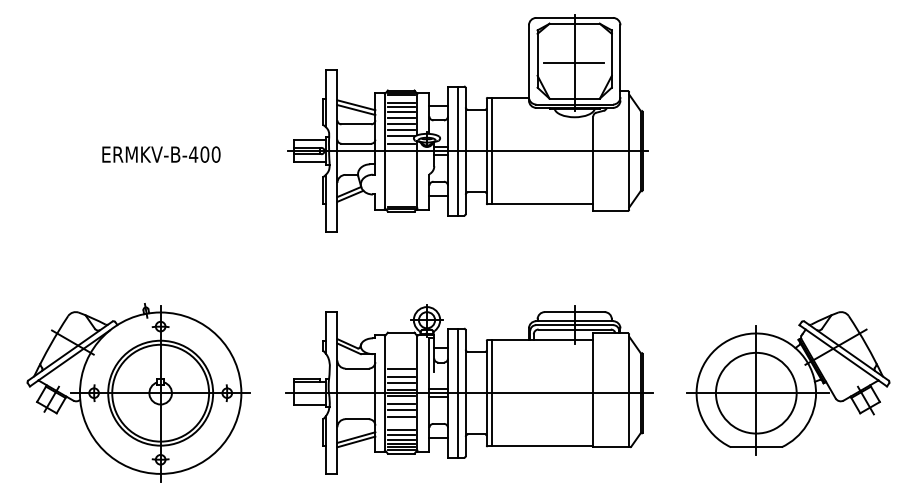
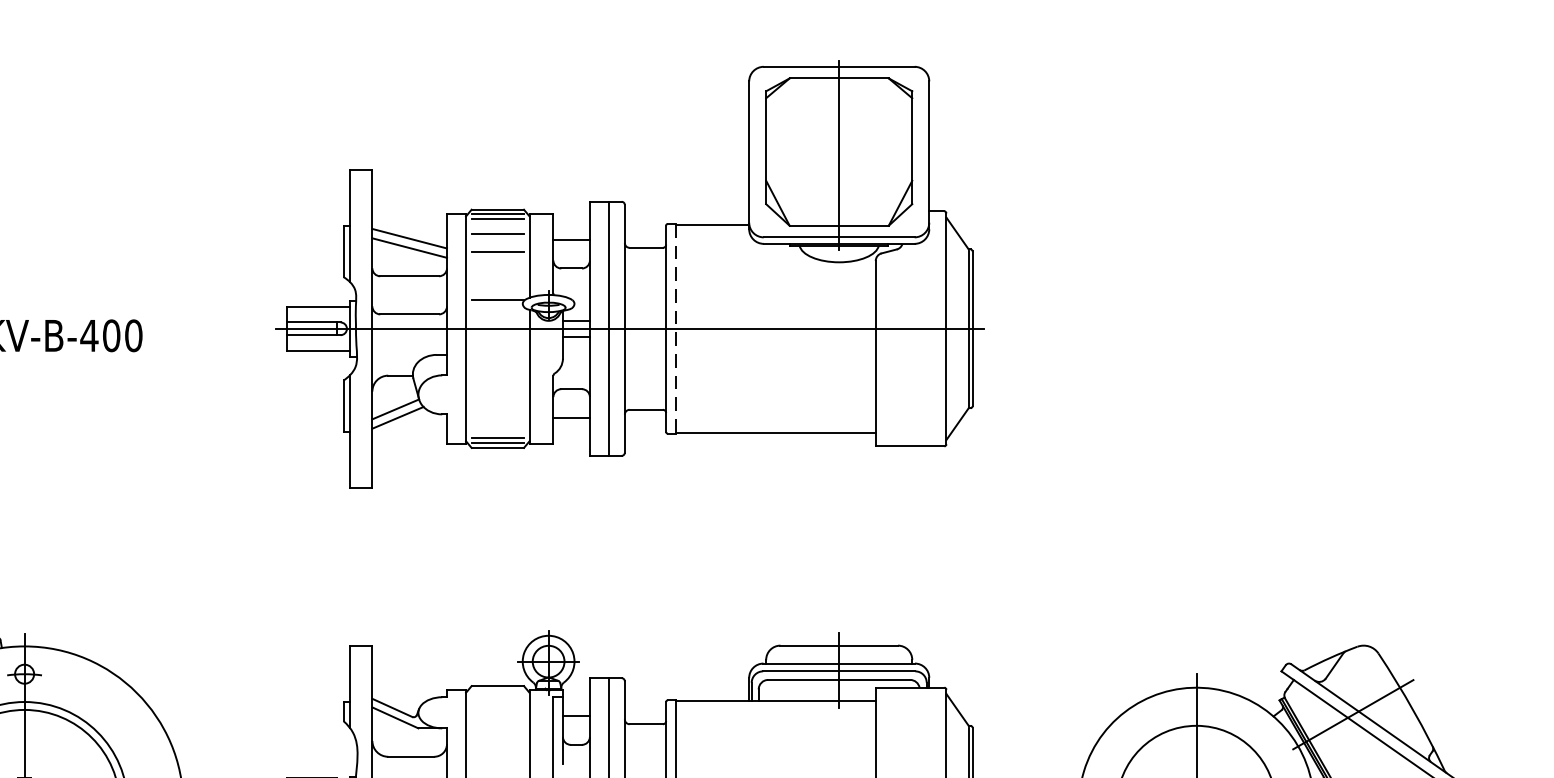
line: (574, 62) -> (838, 154), removed
line: (400, 107) -> (496, 243), removed
line: (400, 118) -> (496, 264), removed
line: (400, 123) -> (496, 274), removed
line: (400, 130) -> (496, 288), removed
line: (400, 143) -> (496, 313), removed
line: (491, 151) -> (675, 329), solid -> dashed
line: (400, 369) -> (496, 758), removed
line: (400, 376) -> (496, 772), removed

